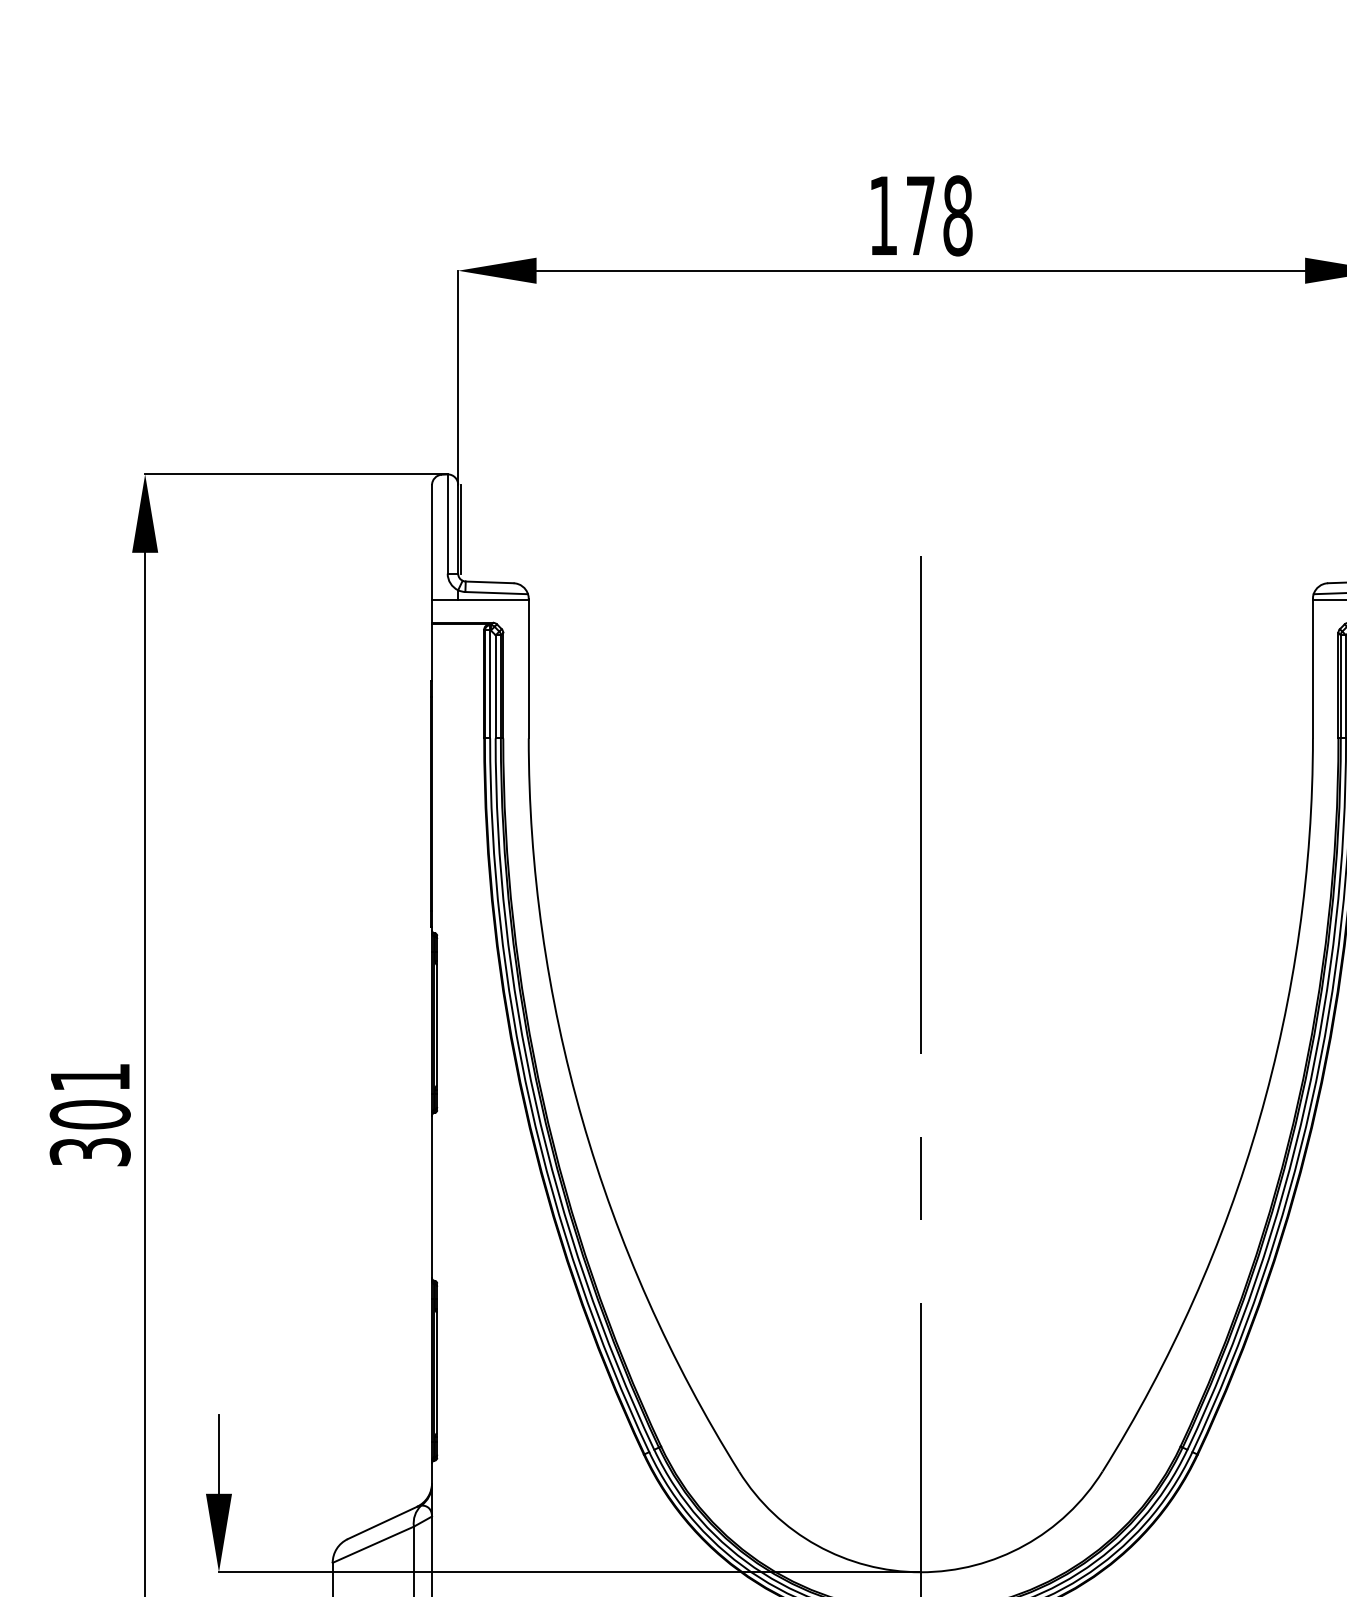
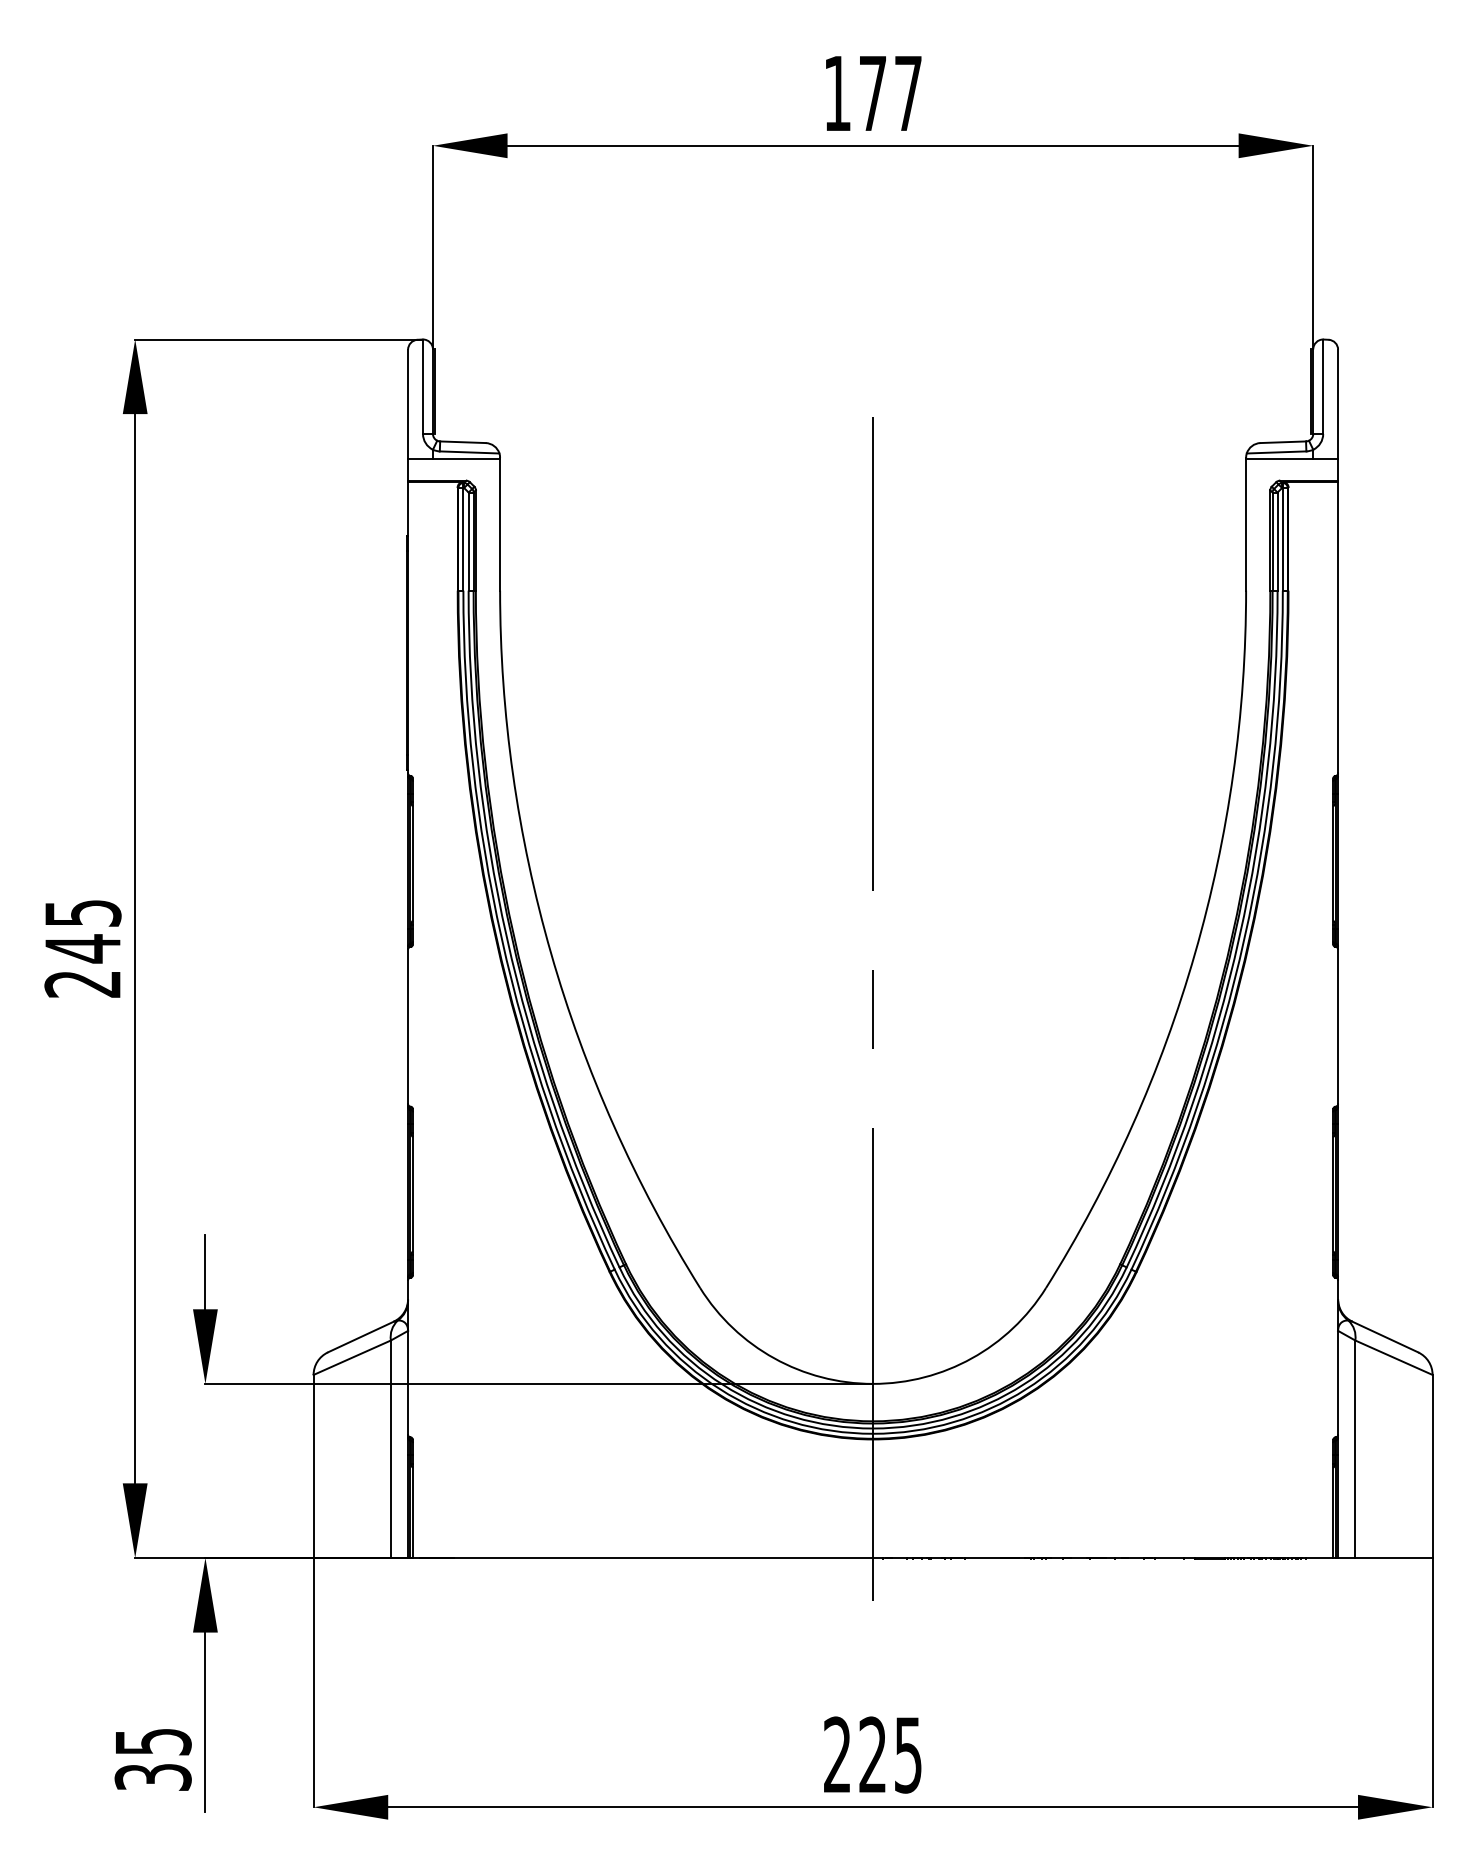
text: (958, 215) -> (908, 93), 178 -> 177
text: (89, 1114) -> (82, 948), 301 -> 245

